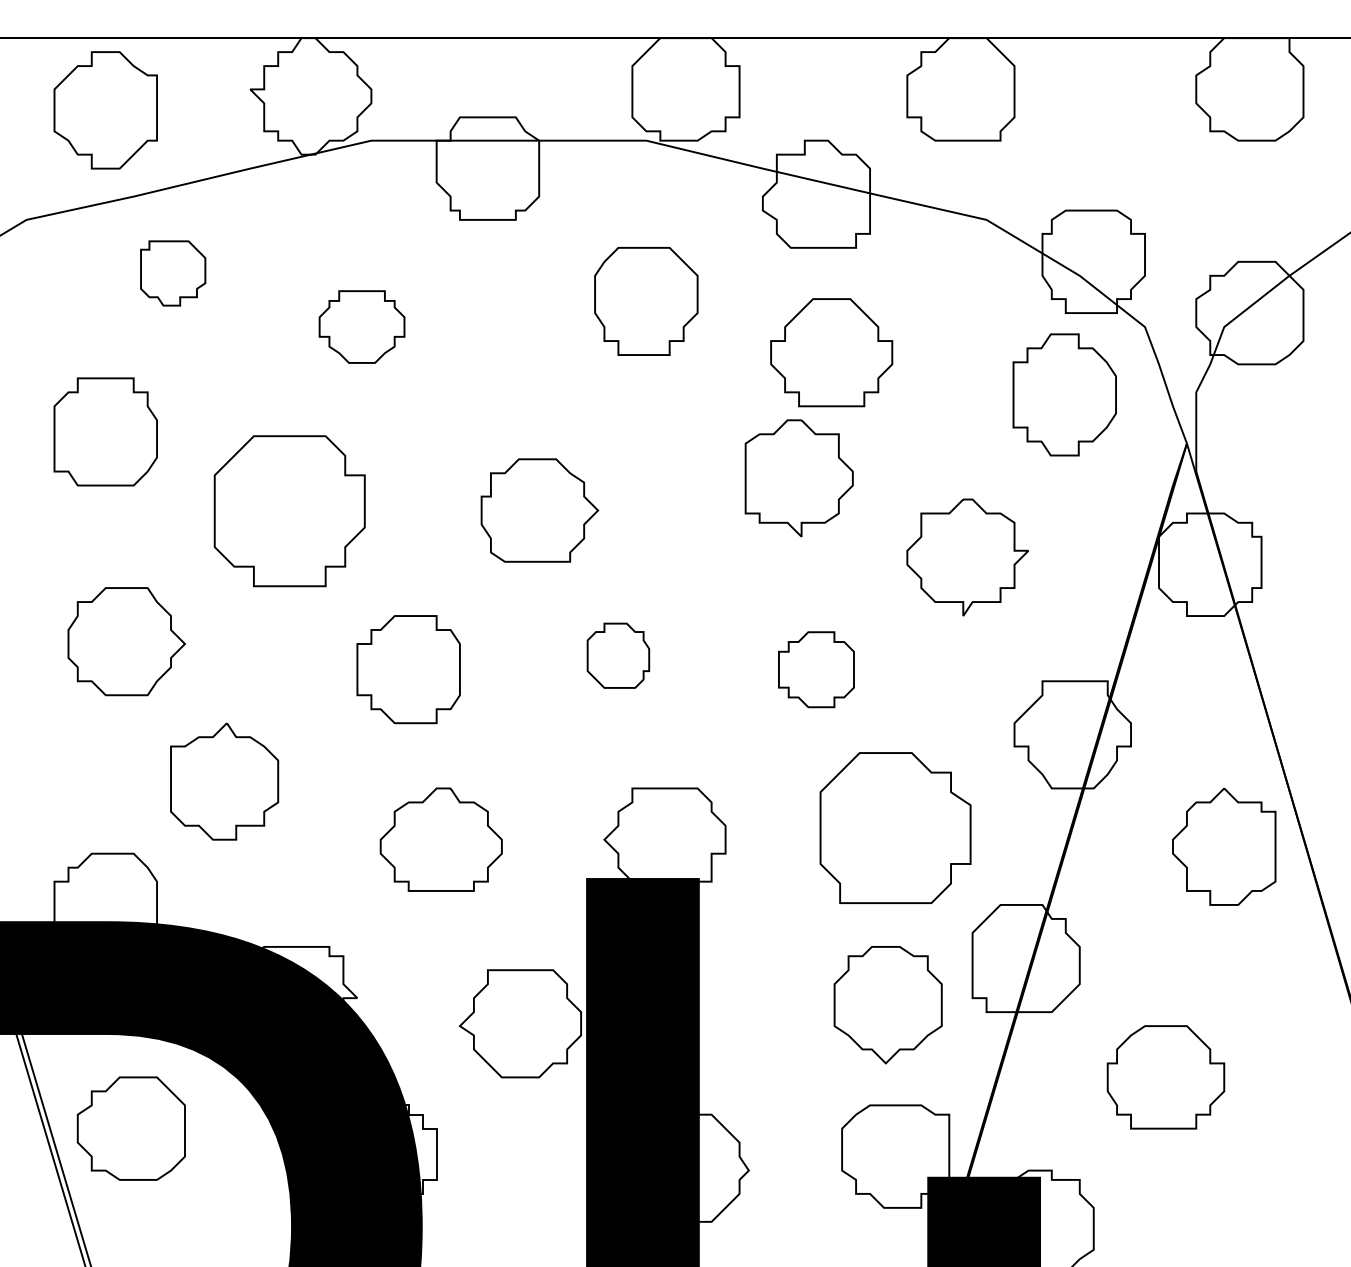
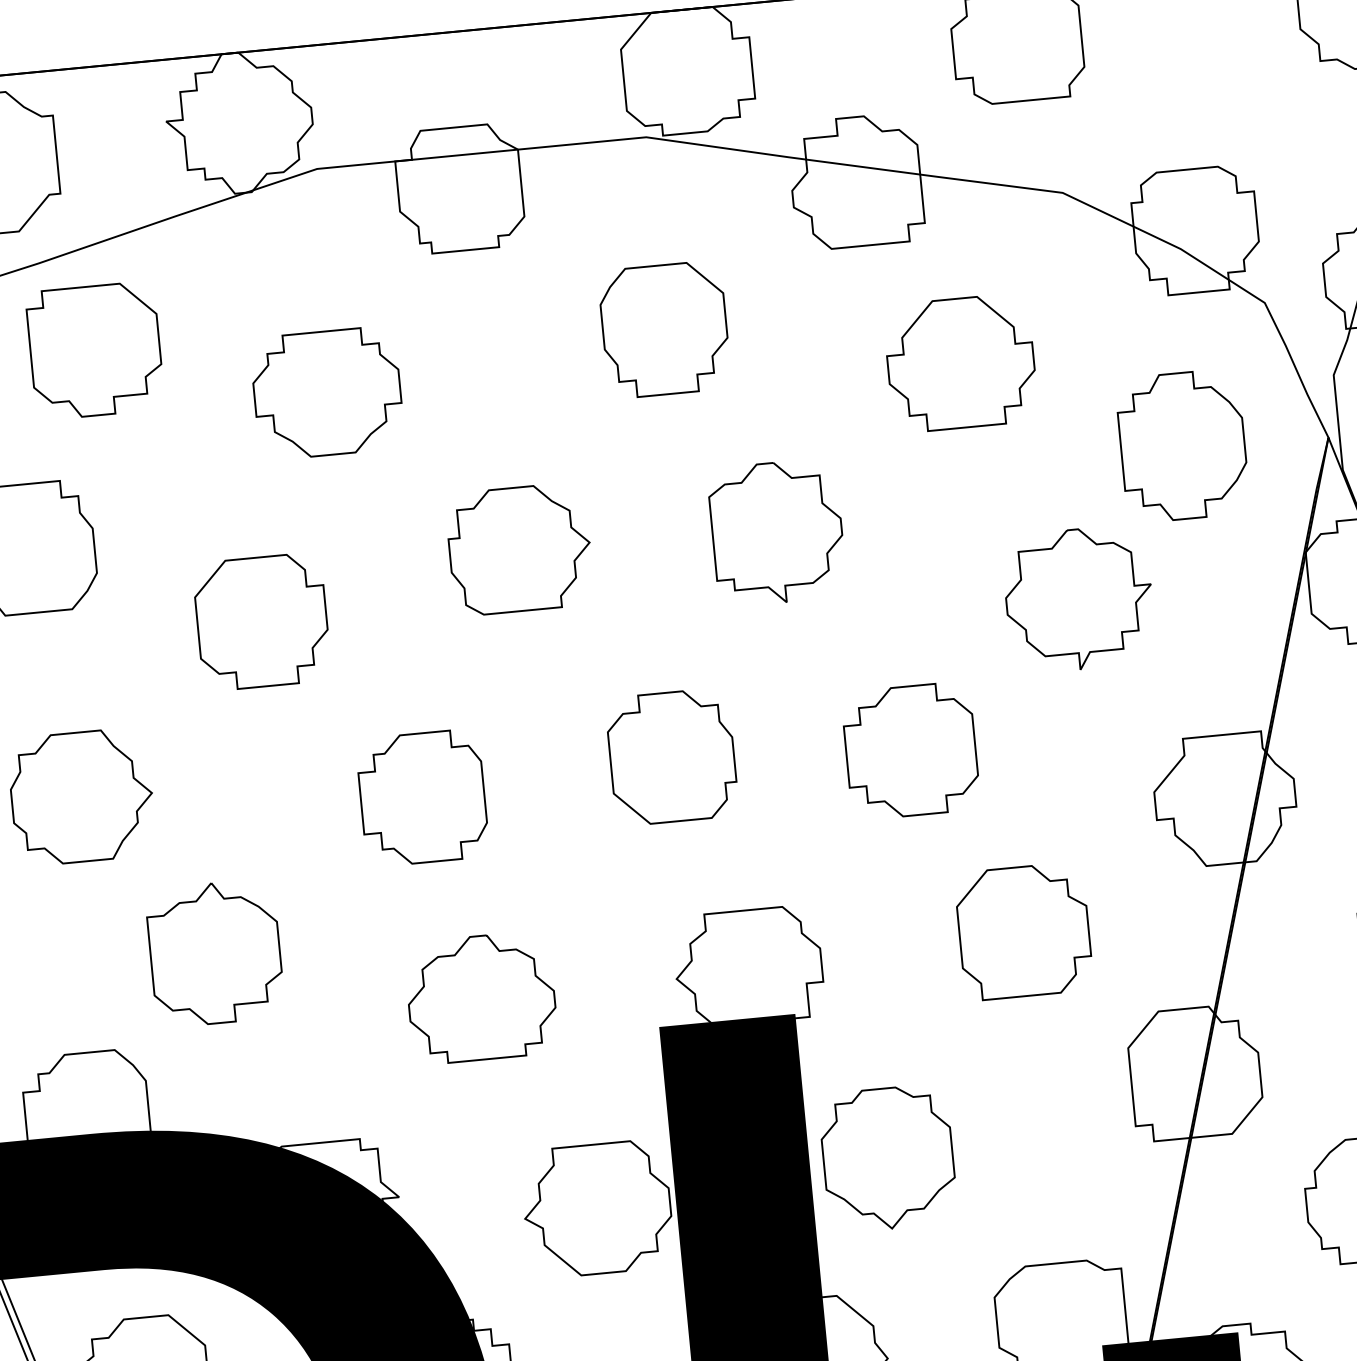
part: (172, 273) -> (94, 350), size x1.67
part: (361, 326) -> (326, 392), size x1.43
part: (831, 352) -> (960, 362), moved
part: (1064, 394) -> (1182, 445), moved
part: (798, 478) -> (776, 532), moved
part: (289, 510) -> (261, 621), size x0.71
part: (539, 510) -> (519, 549), moved
part: (618, 655) -> (672, 756), size x1.67
part: (816, 669) -> (910, 750), size x1.43
part: (895, 827) -> (1023, 930), size x0.71
part: (887, 1005) -> (887, 1159), moved

